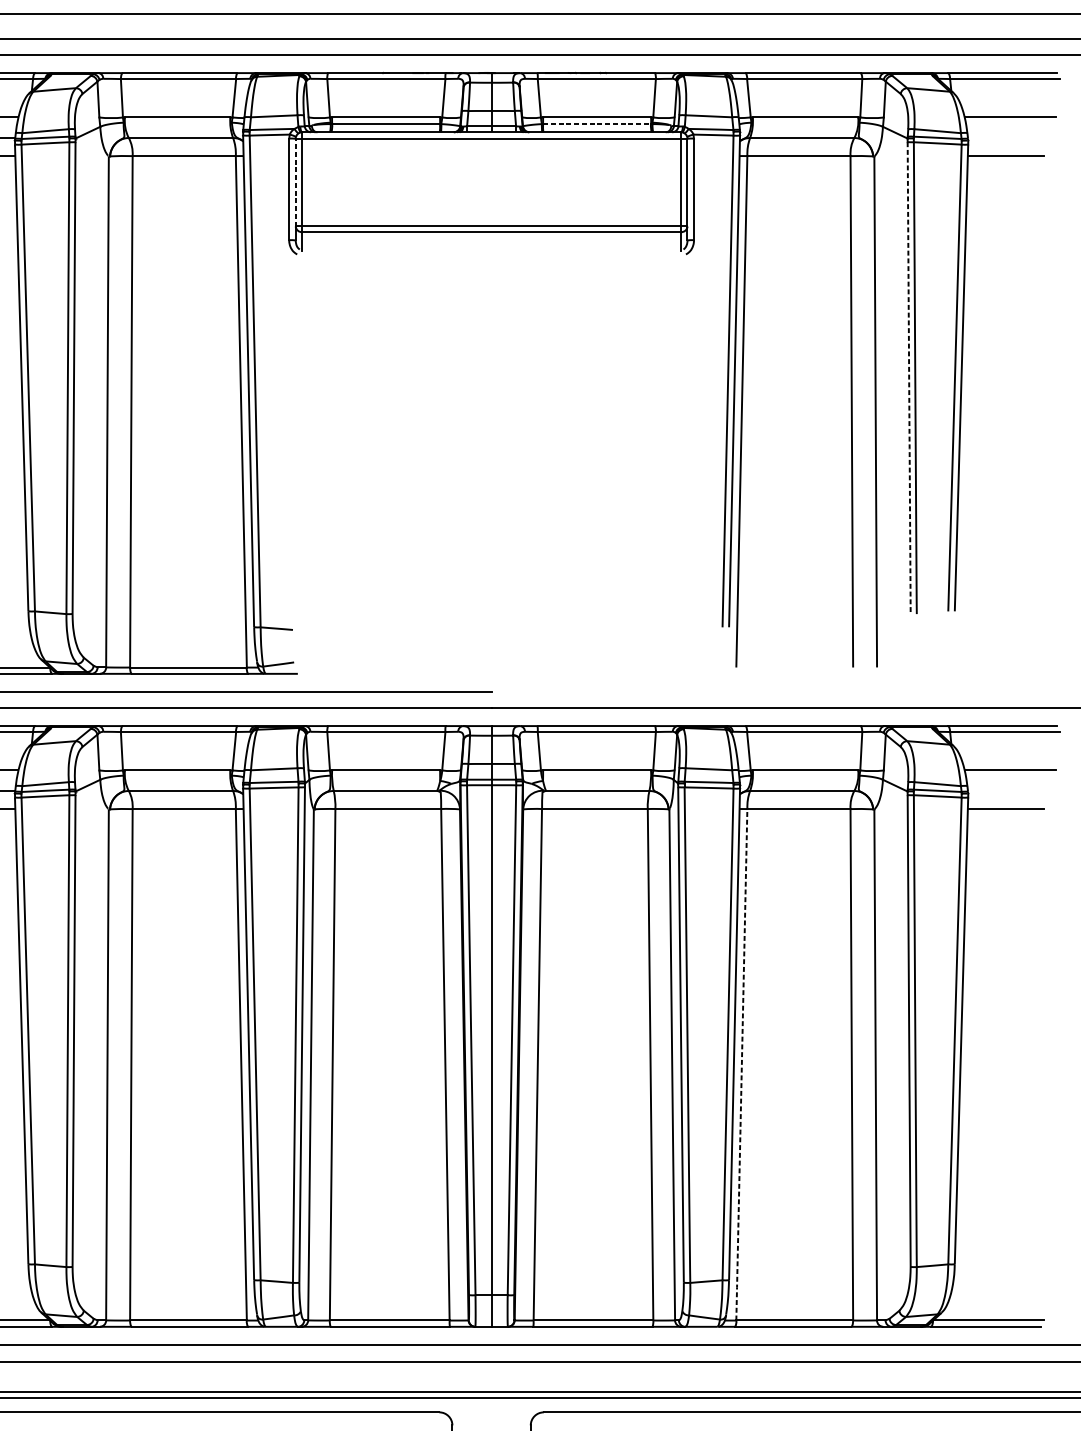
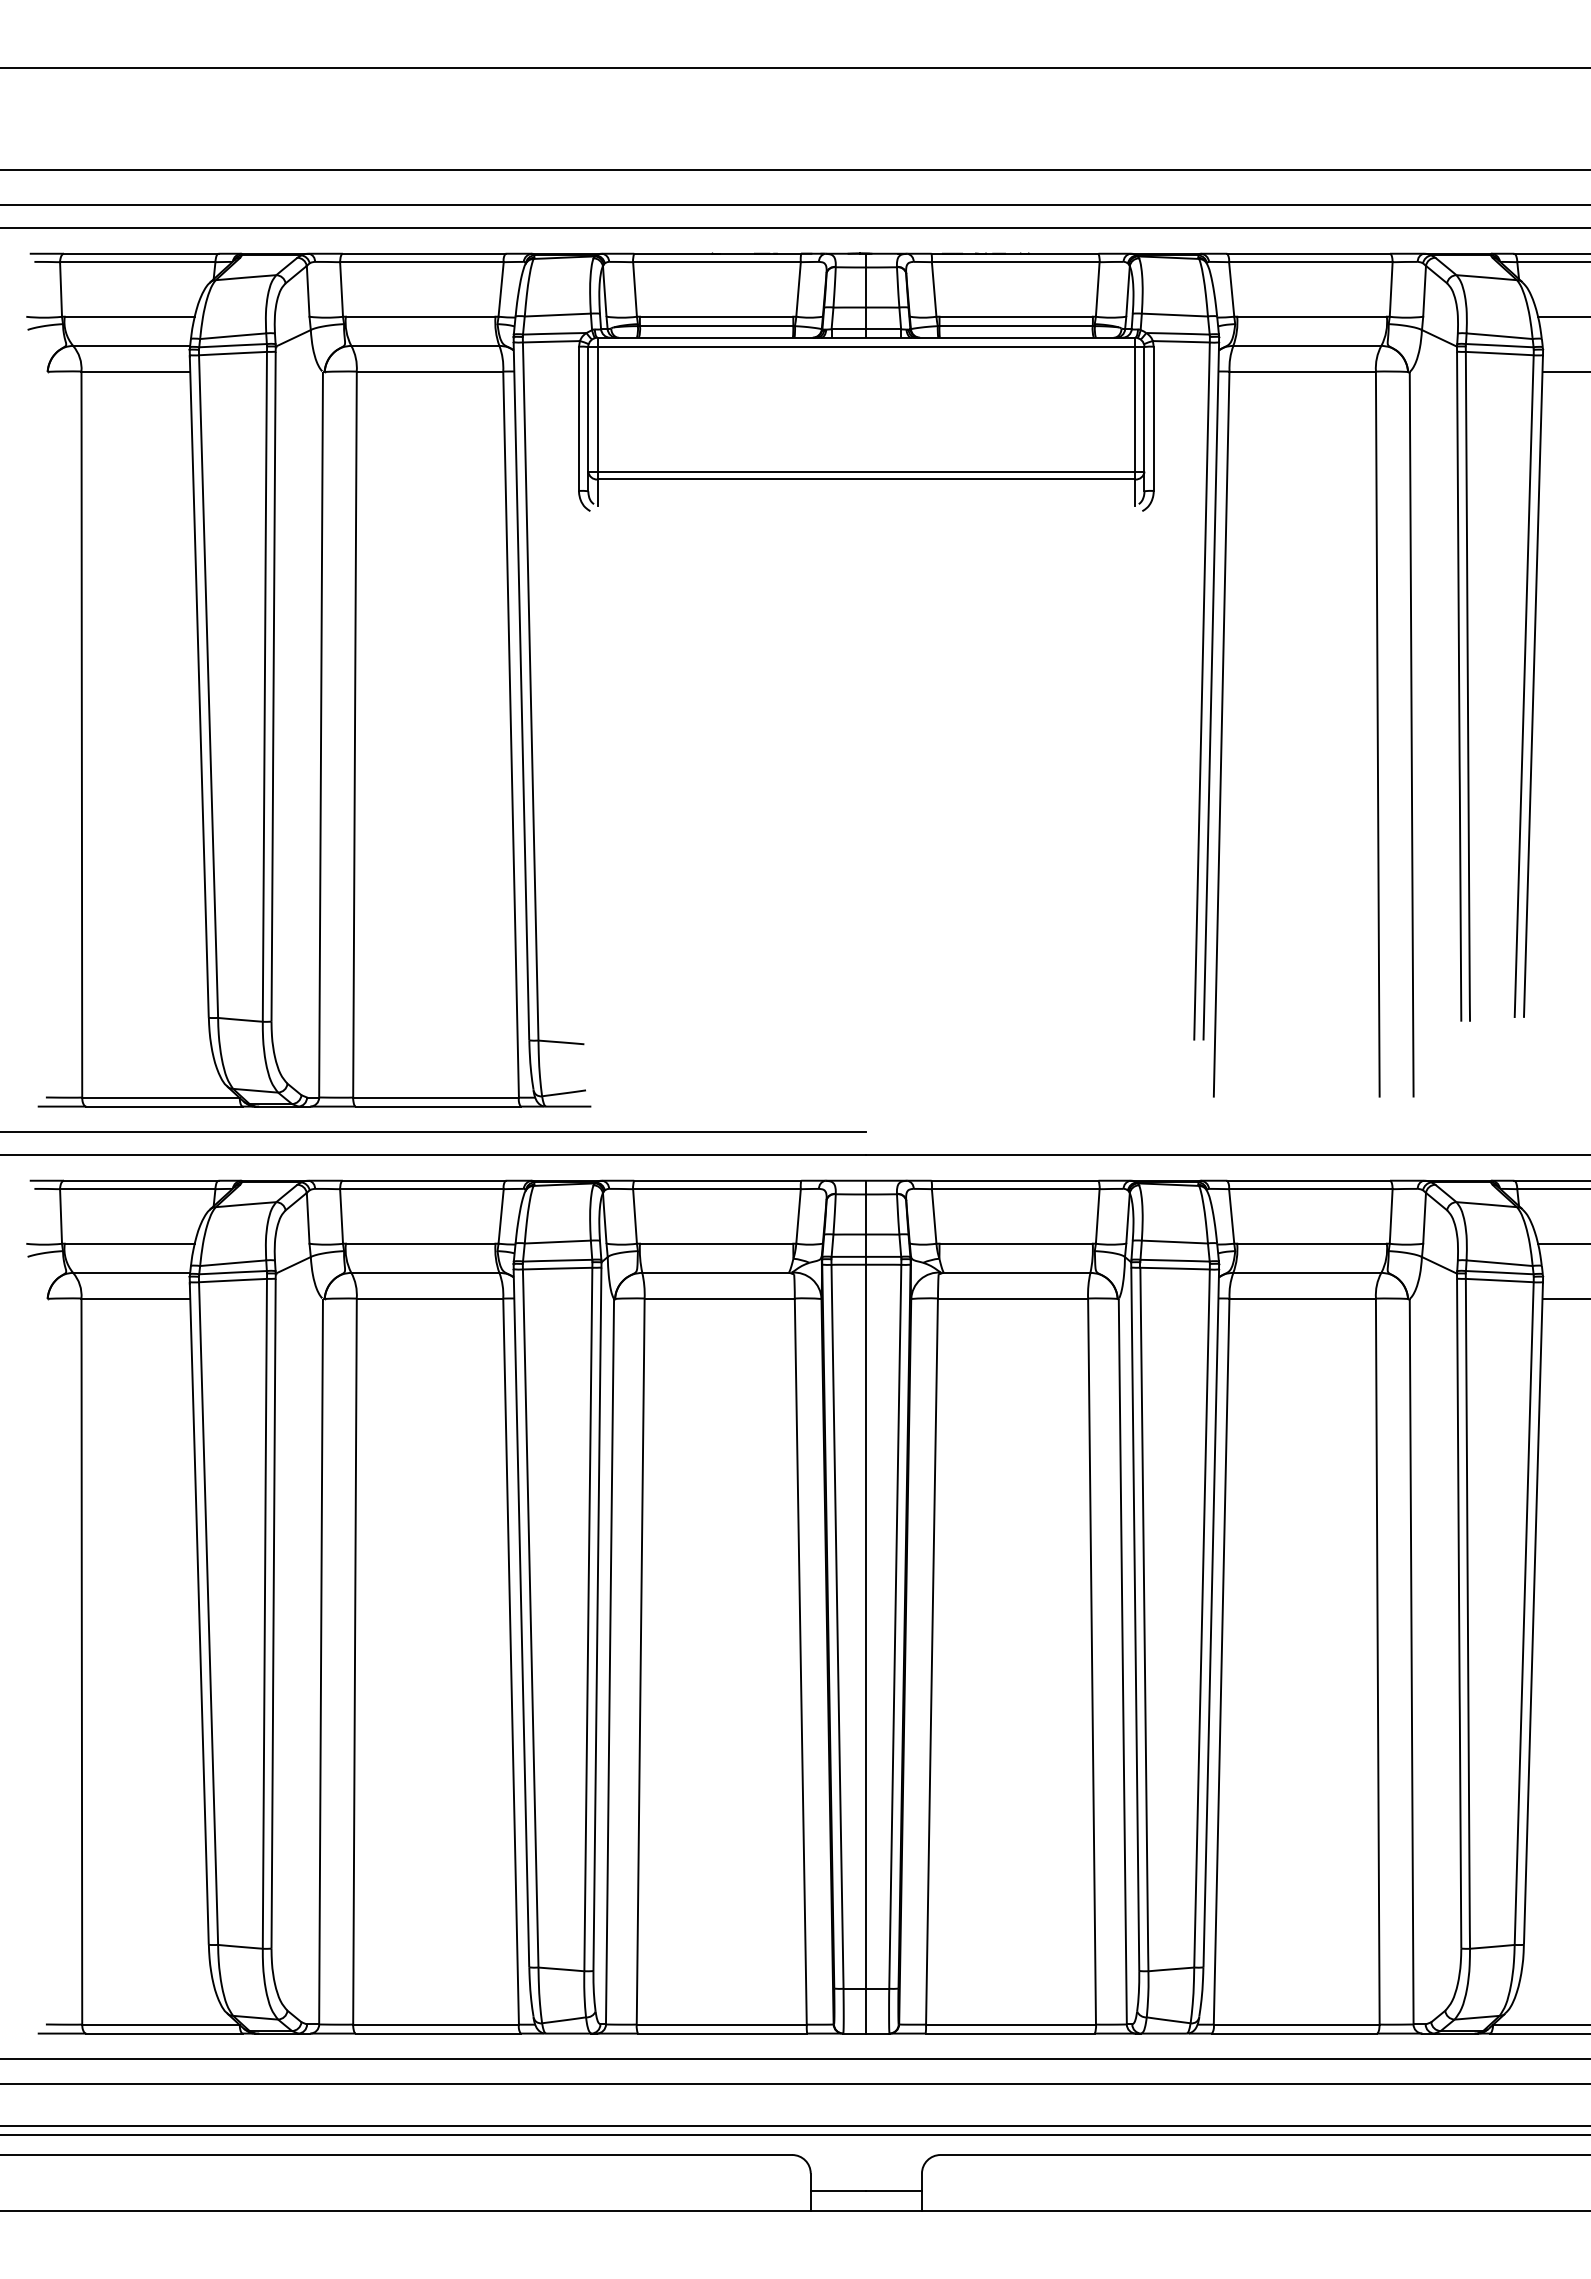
line: (597, 124) -> (1016, 326), dashed -> solid
line: (295, 182) -> (588, 408), dashed -> solid
line: (909, 379) -> (1459, 688), dashed -> solid
line: (741, 1065) -> (1221, 1662), dashed -> solid

